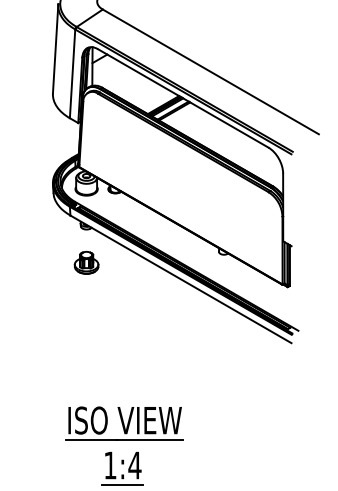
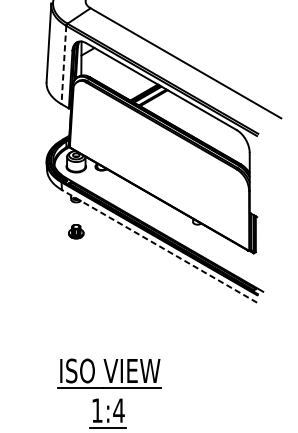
line: (72, 74) -> (63, 65), solid -> dashed
part: (86, 262) -> (76, 231), size x0.7
line: (181, 279) -> (160, 246), solid -> dashed

